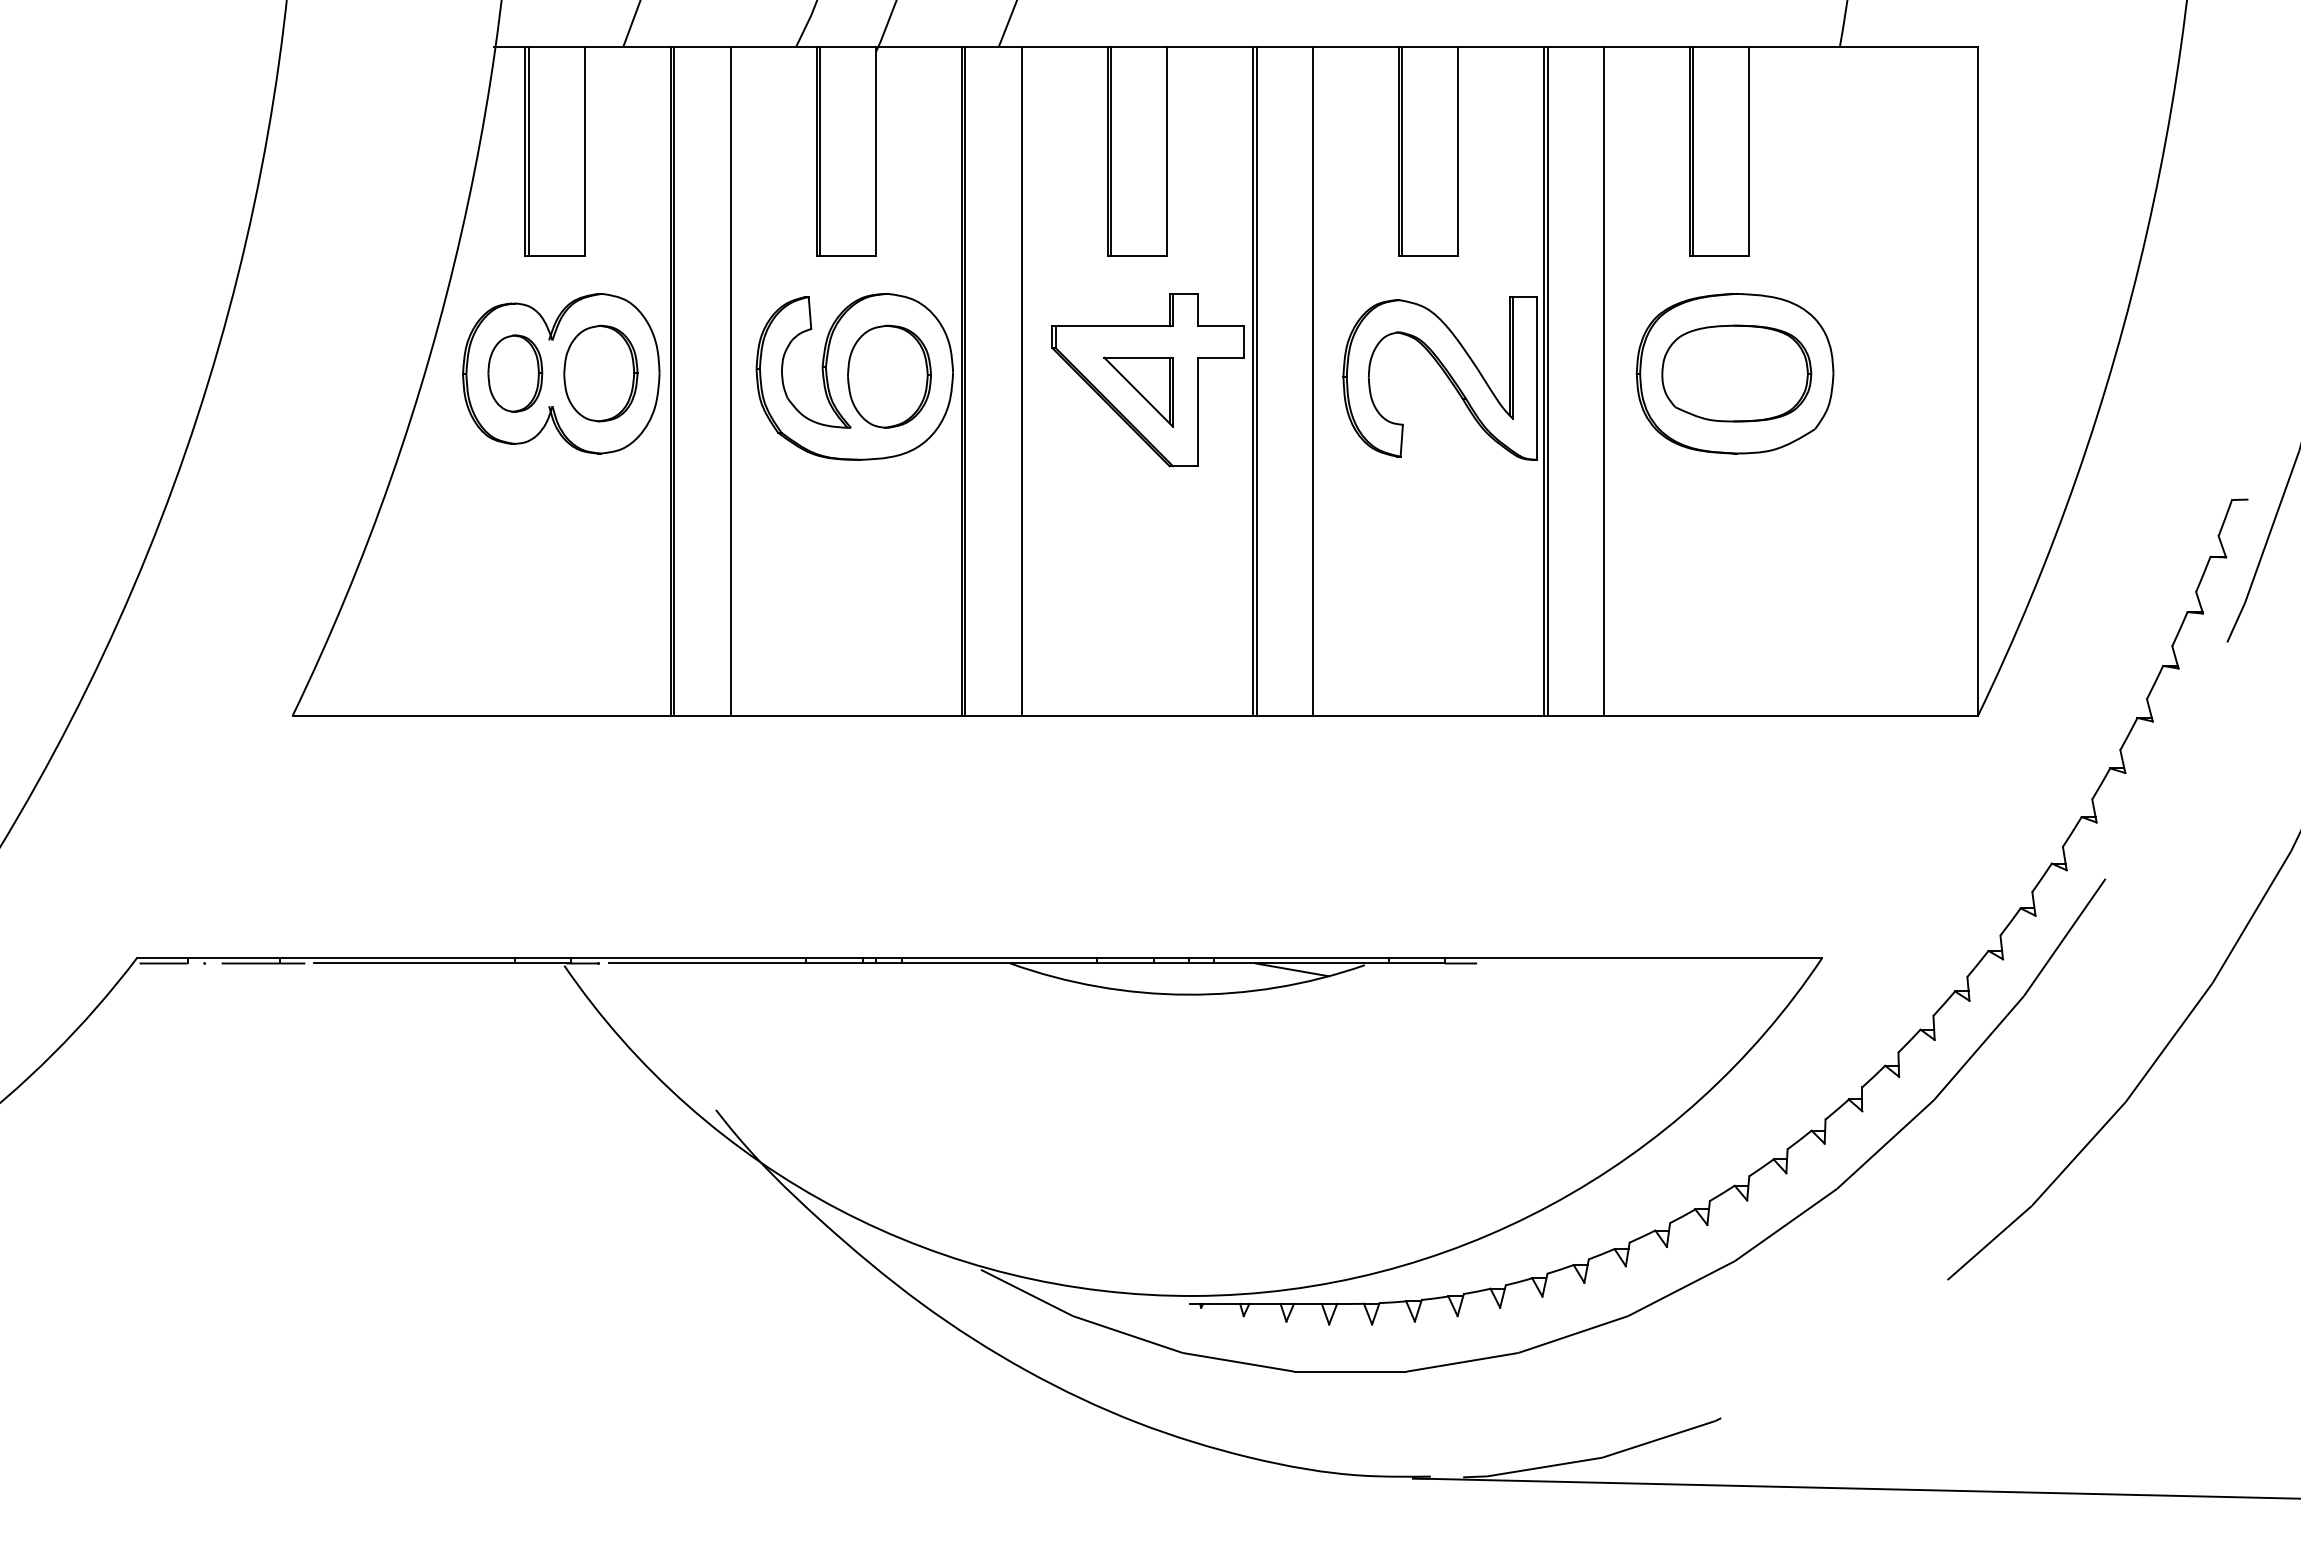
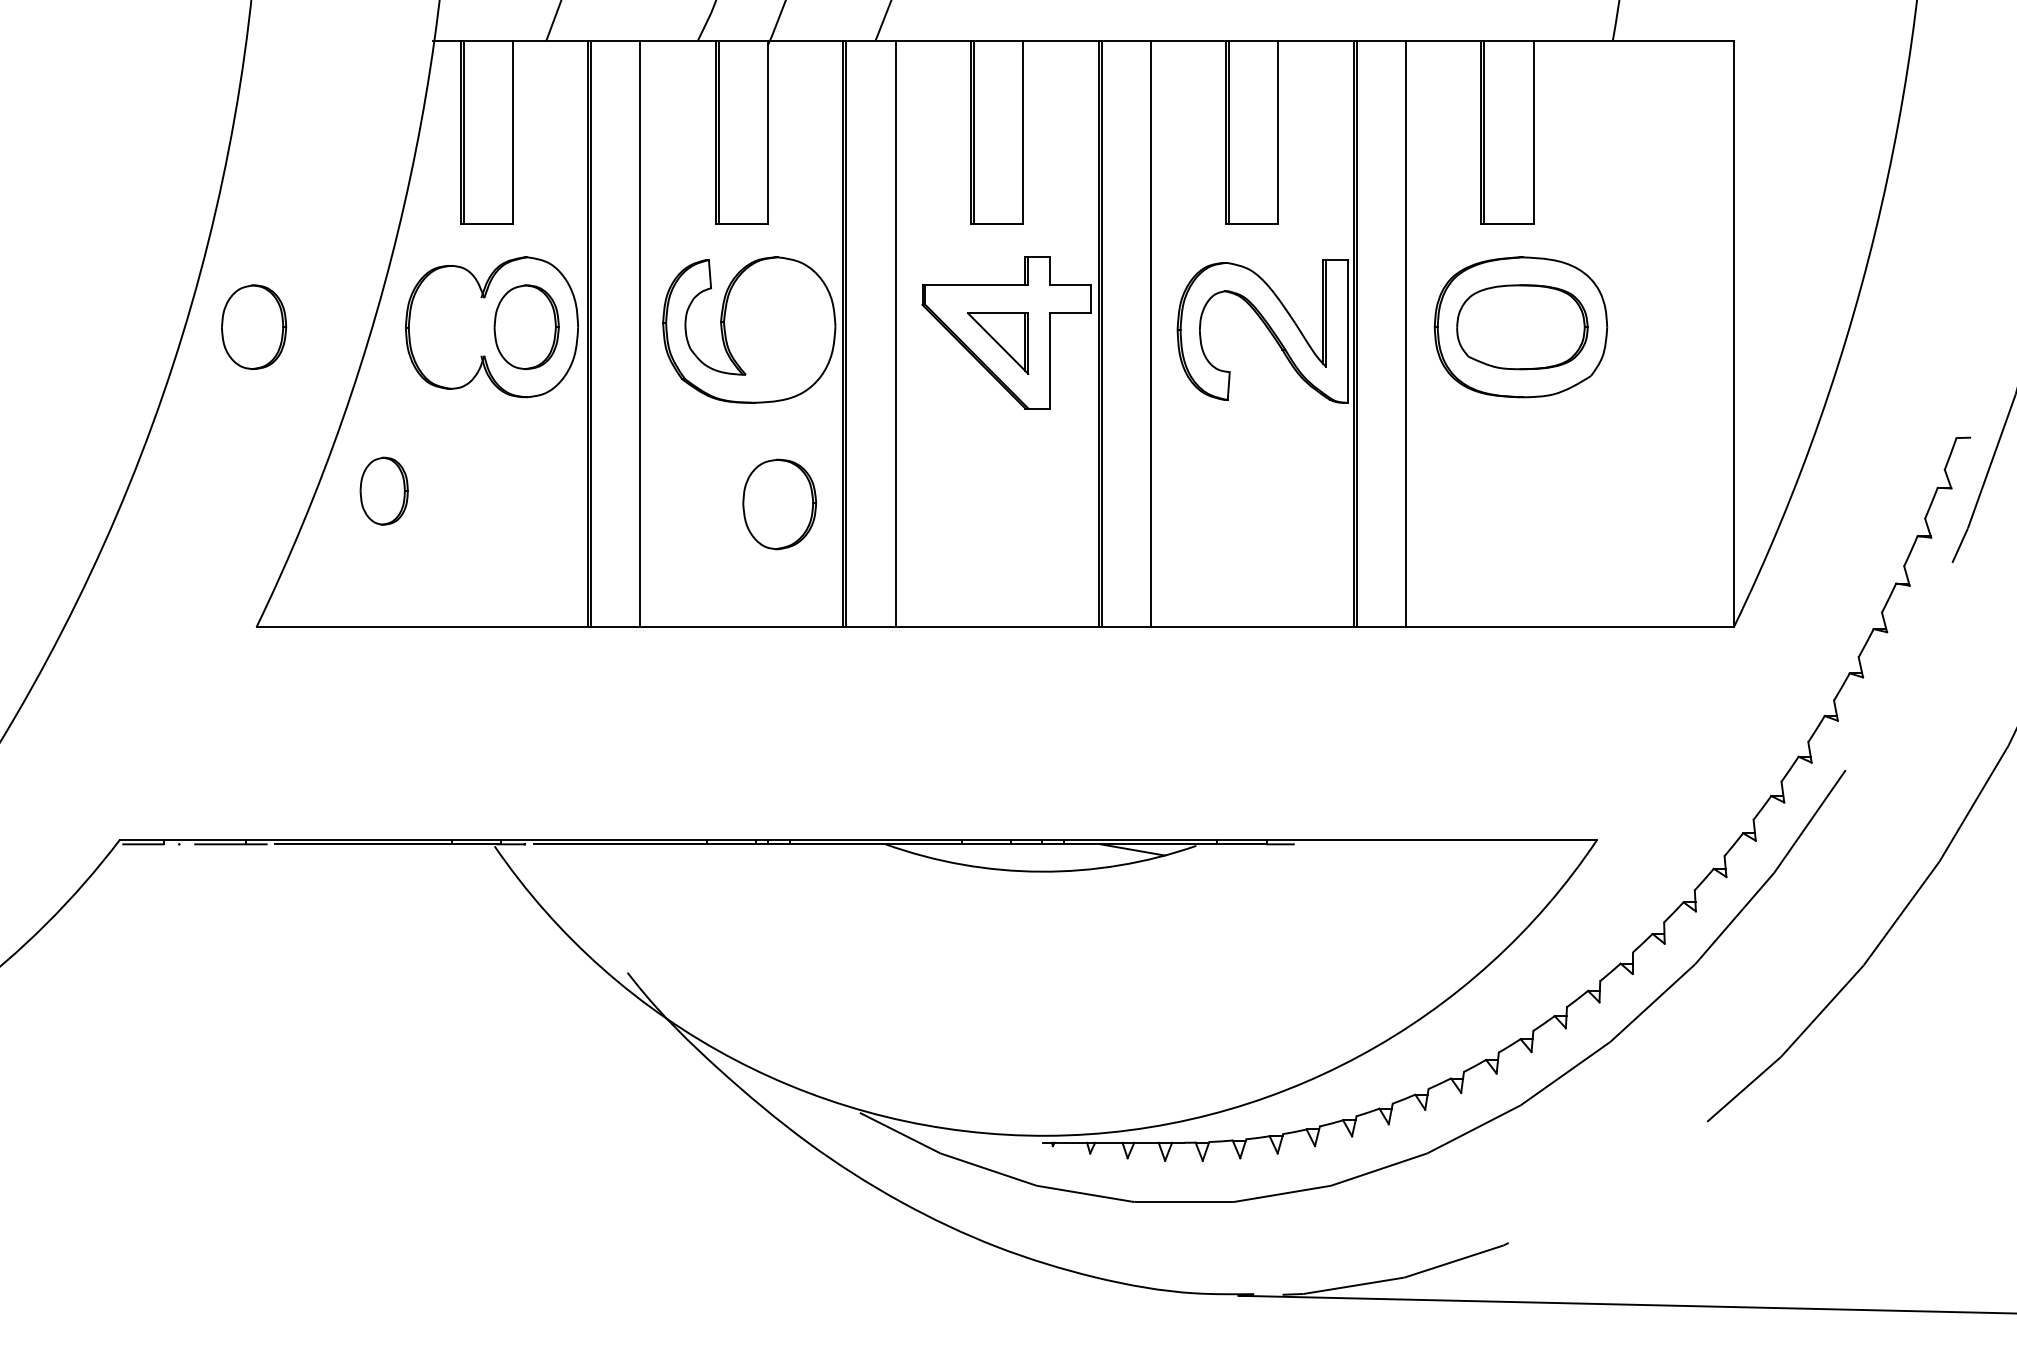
part: (289, 373) -> (253, 327), added
part: (515, 373) -> (384, 491), moved
part: (889, 376) -> (779, 504), moved

